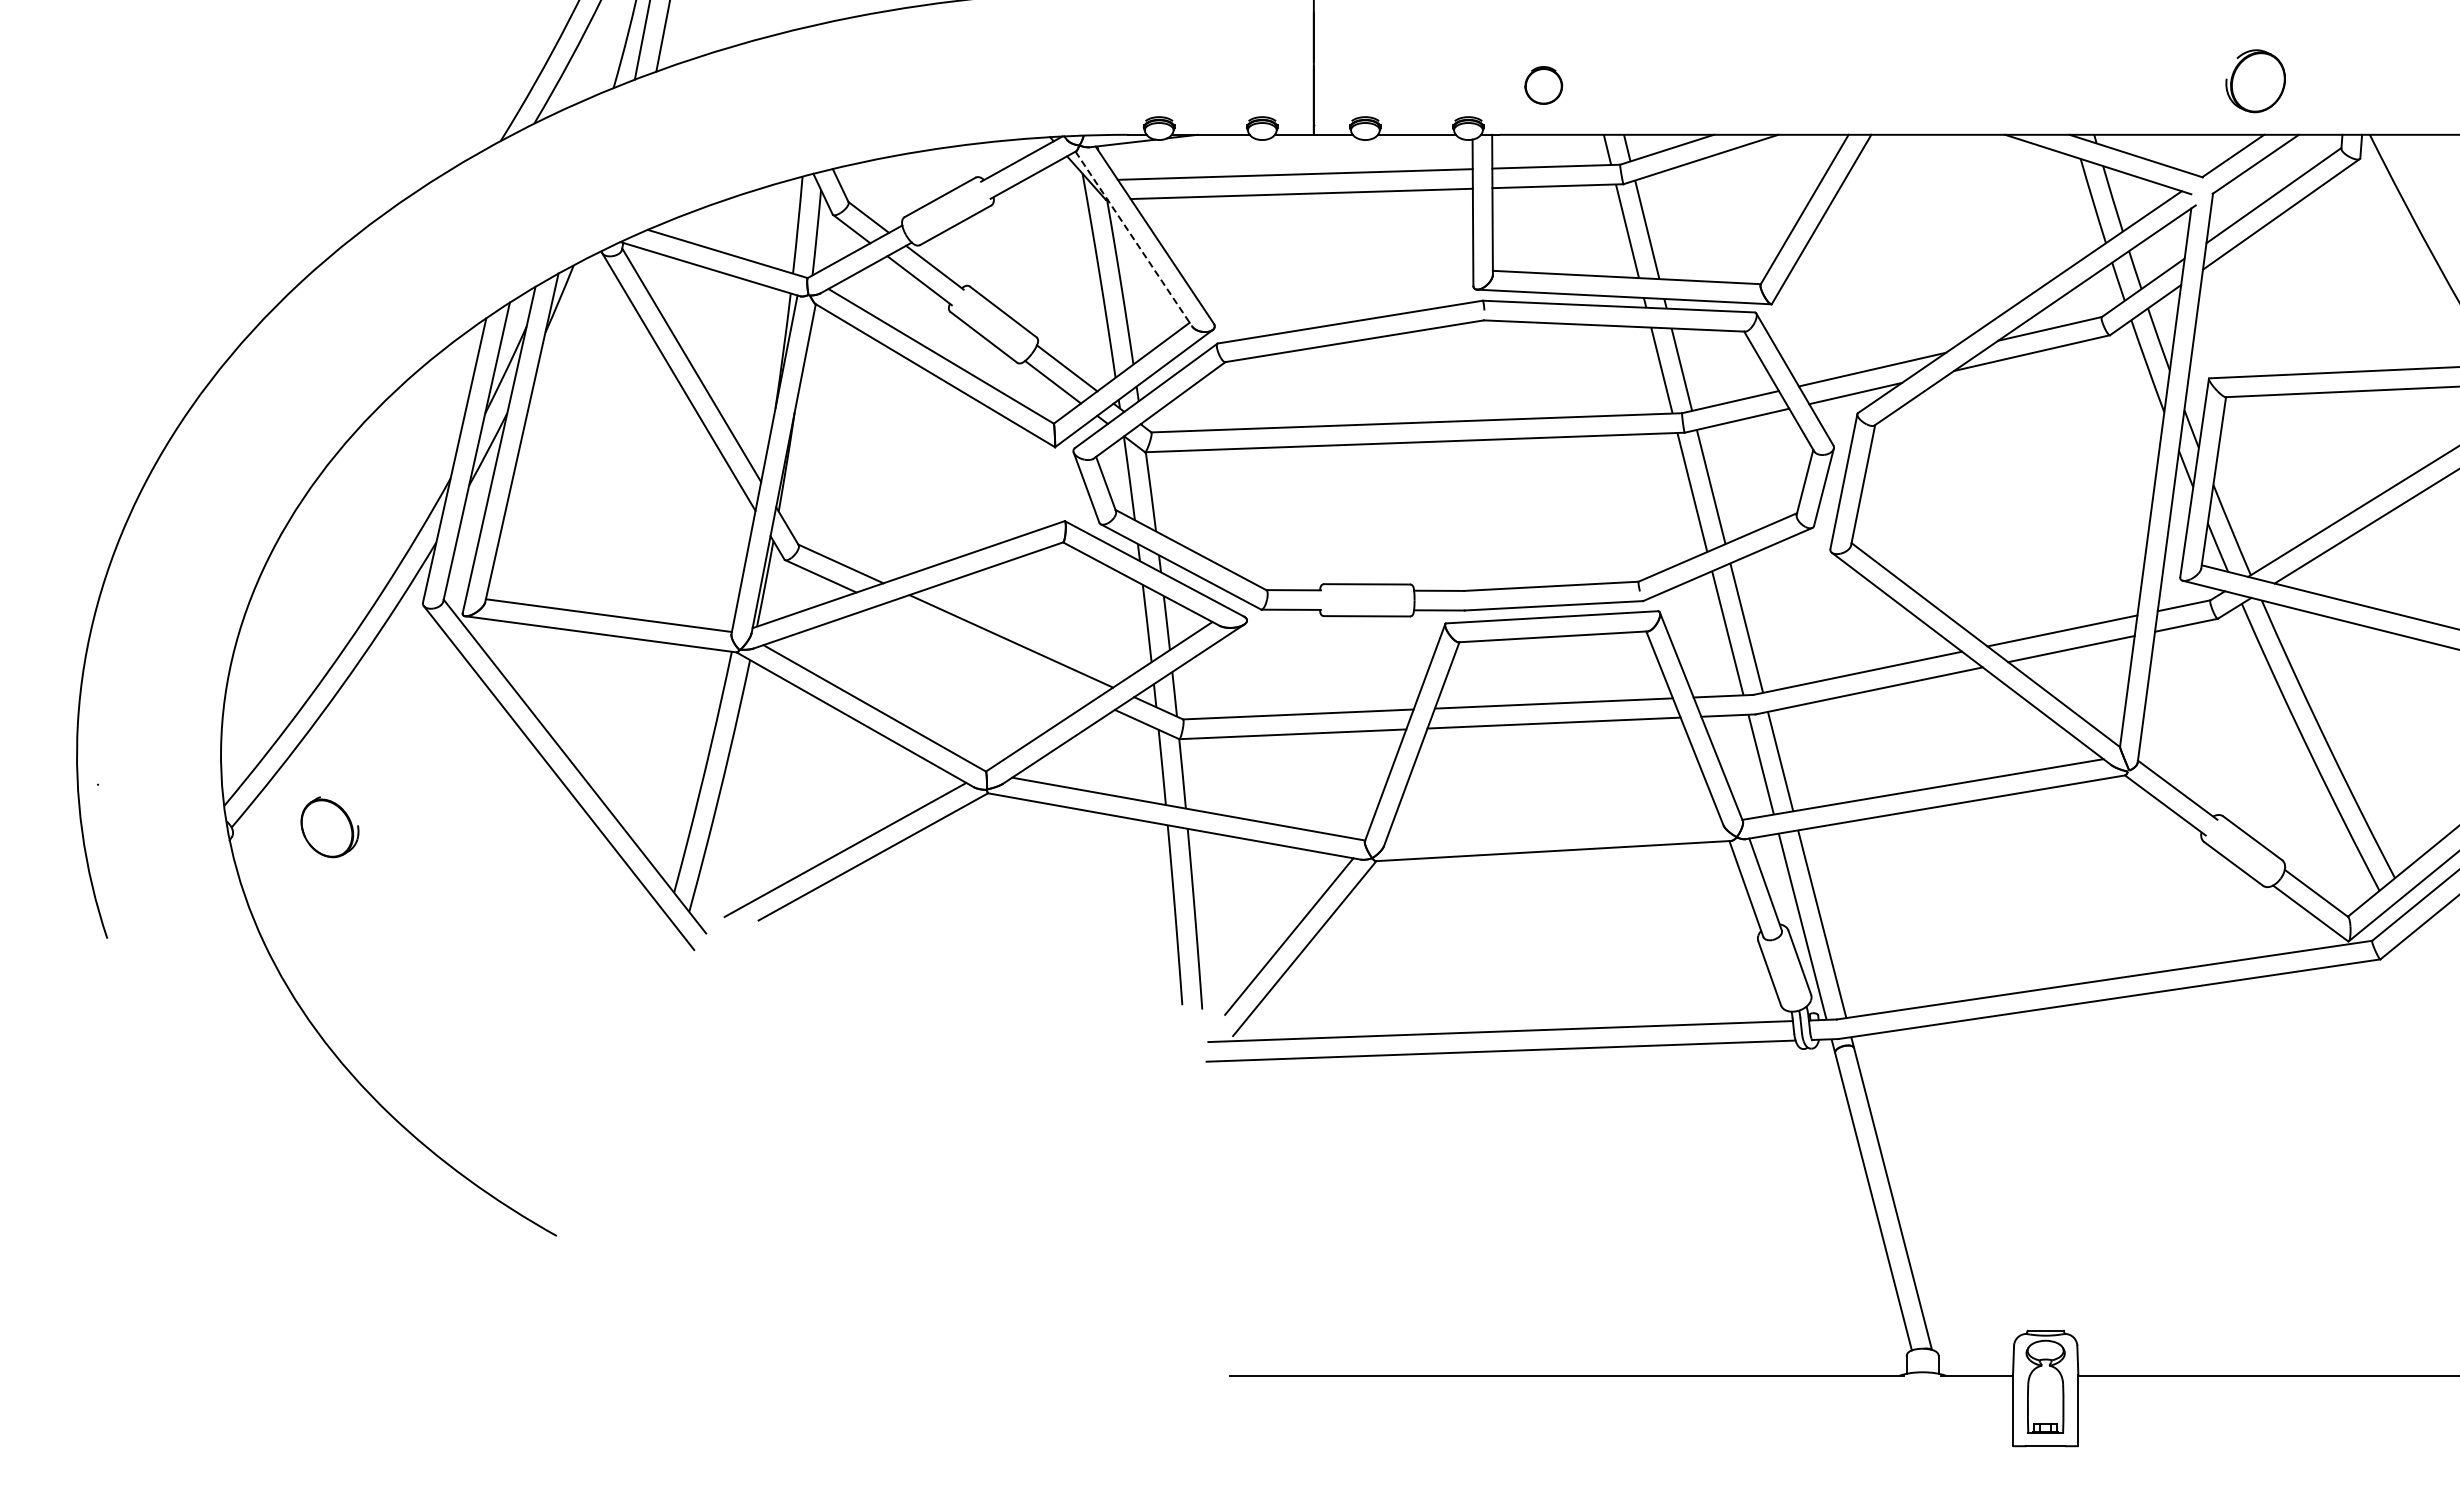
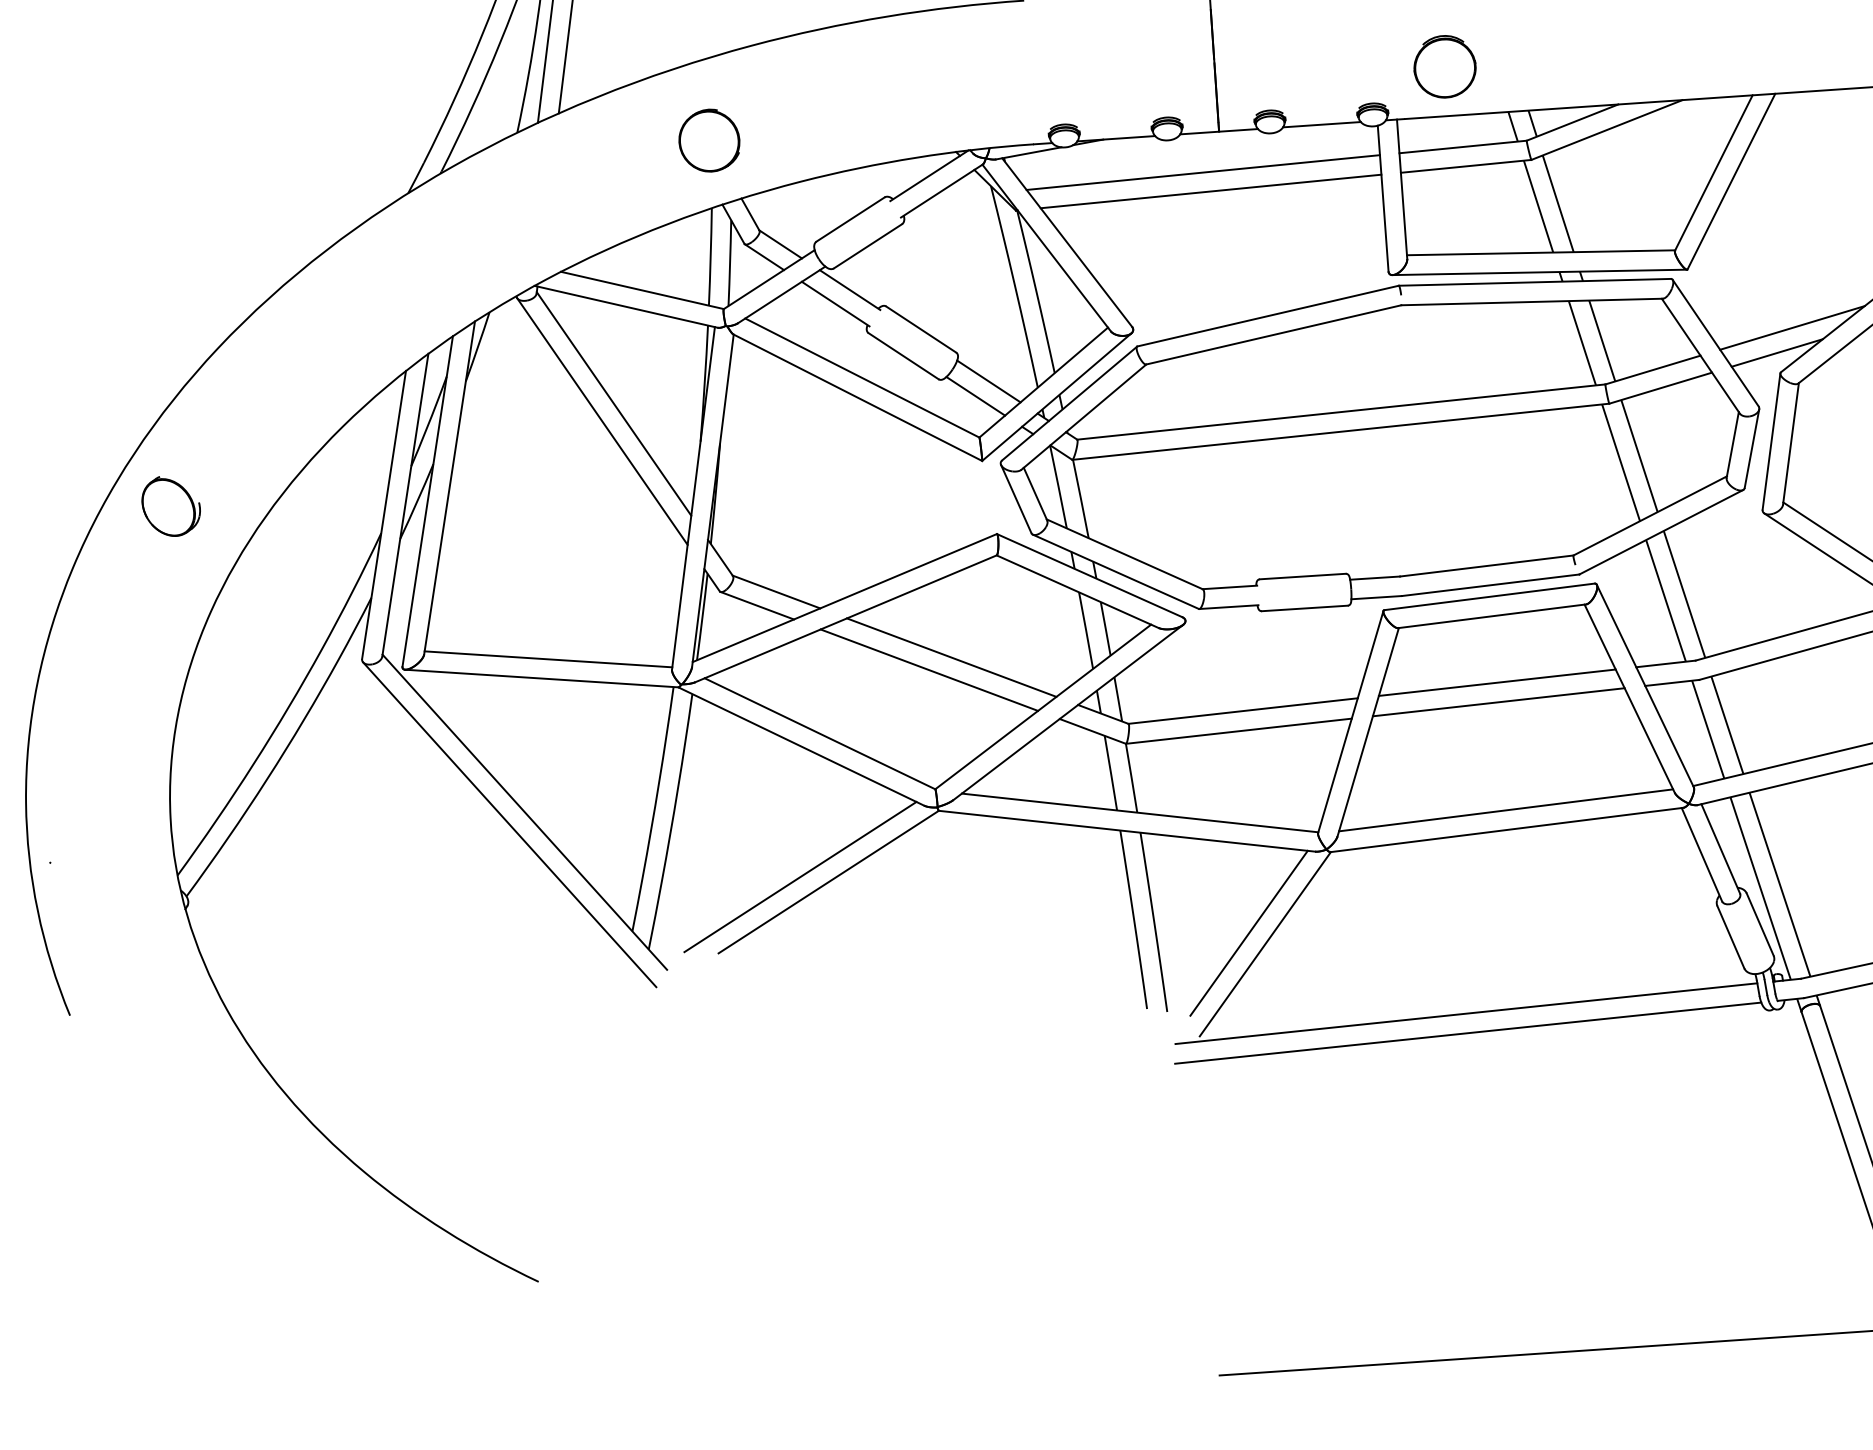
part: (1543, 85) -> (1444, 66), size x1.67
part: (804, 109) -> (709, 141), added
line: (1134, 239) -> (1047, 248), dashed -> solid
line: (987, 652) -> (928, 670), added
part: (329, 827) -> (170, 506), moved
line: (1553, 831) -> (1505, 810), added

